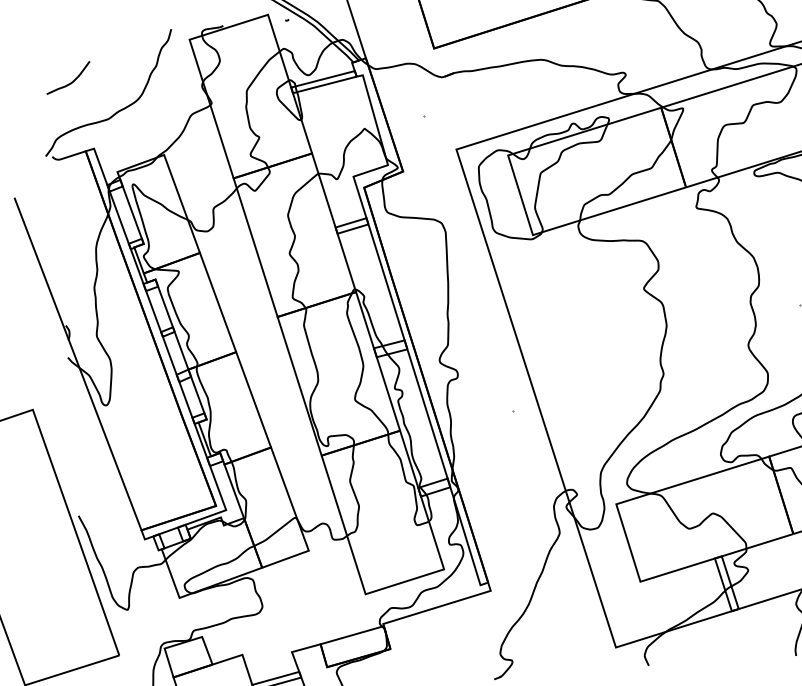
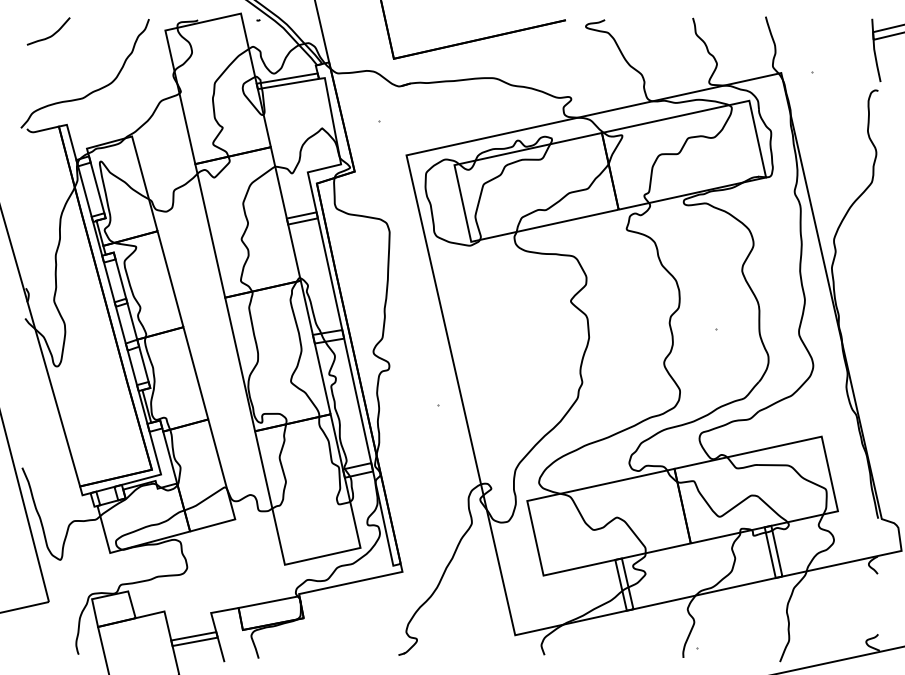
curve: (70, 82) -> (50, 35), moved

